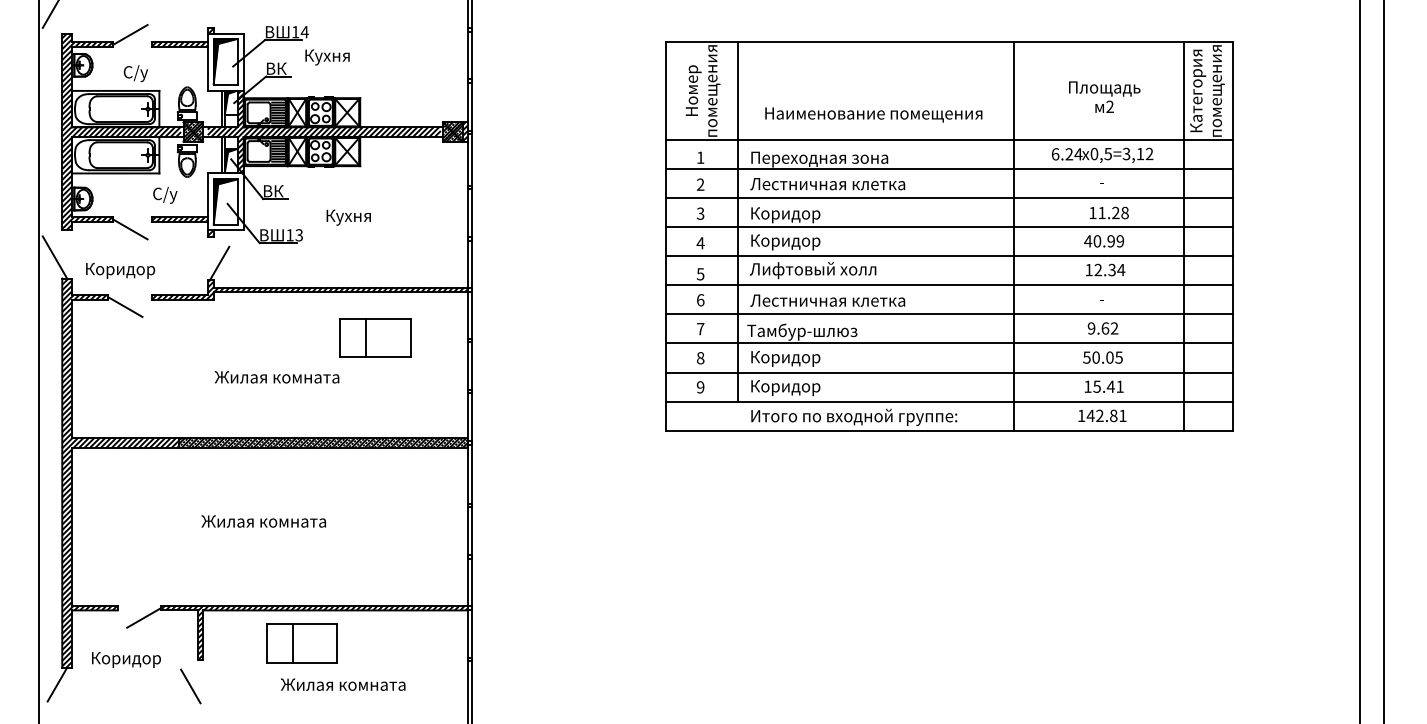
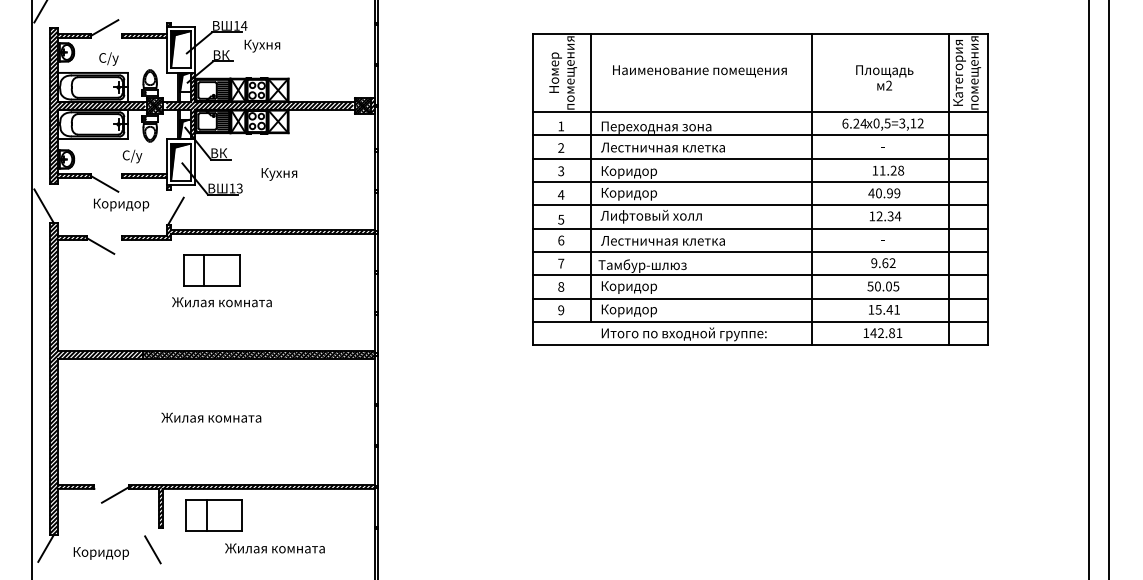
text: (873, 114) -> (699, 70), moved
text: (120, 270) -> (121, 204), moved
part: (375, 337) -> (211, 270), moved
part: (301, 643) -> (213, 515), moved
text: (126, 659) -> (101, 553), moved

